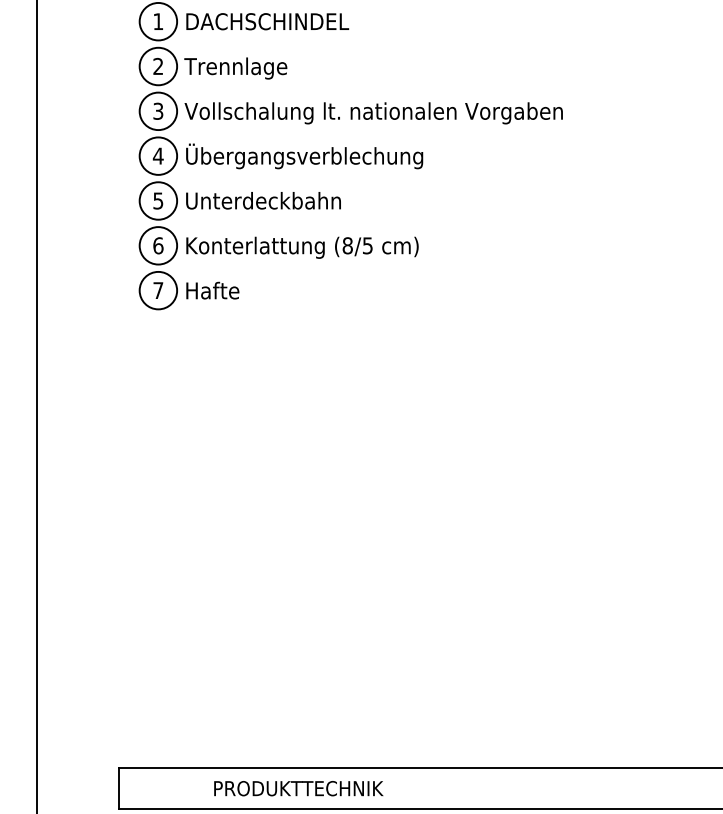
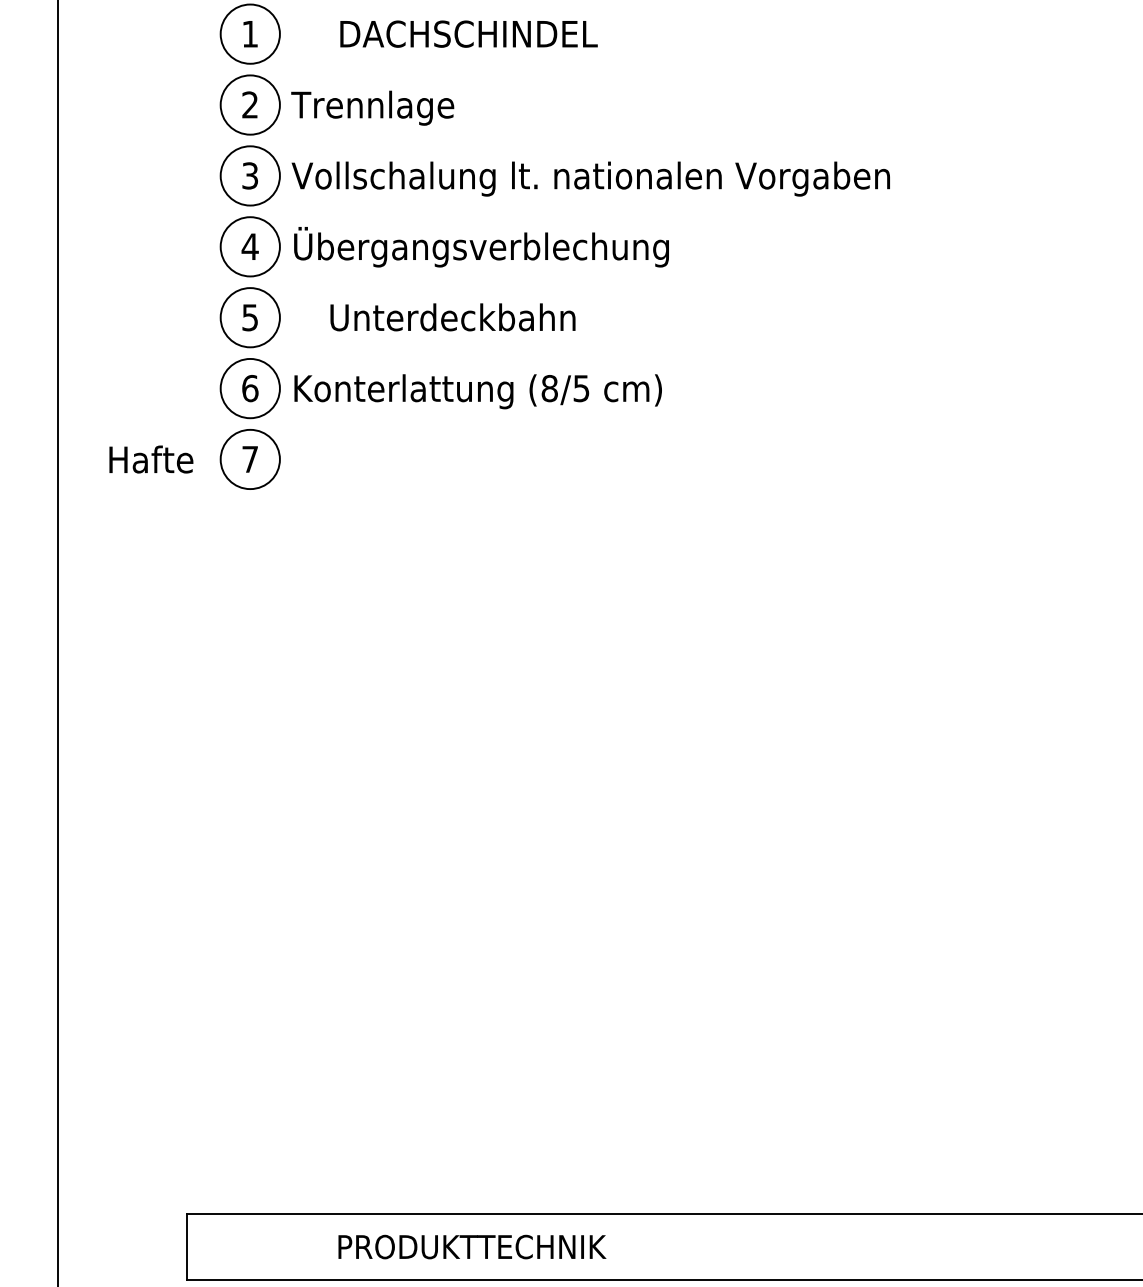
text: (267, 21) -> (468, 33), moved
text: (263, 200) -> (452, 316), moved
text: (212, 290) -> (150, 459), moved

